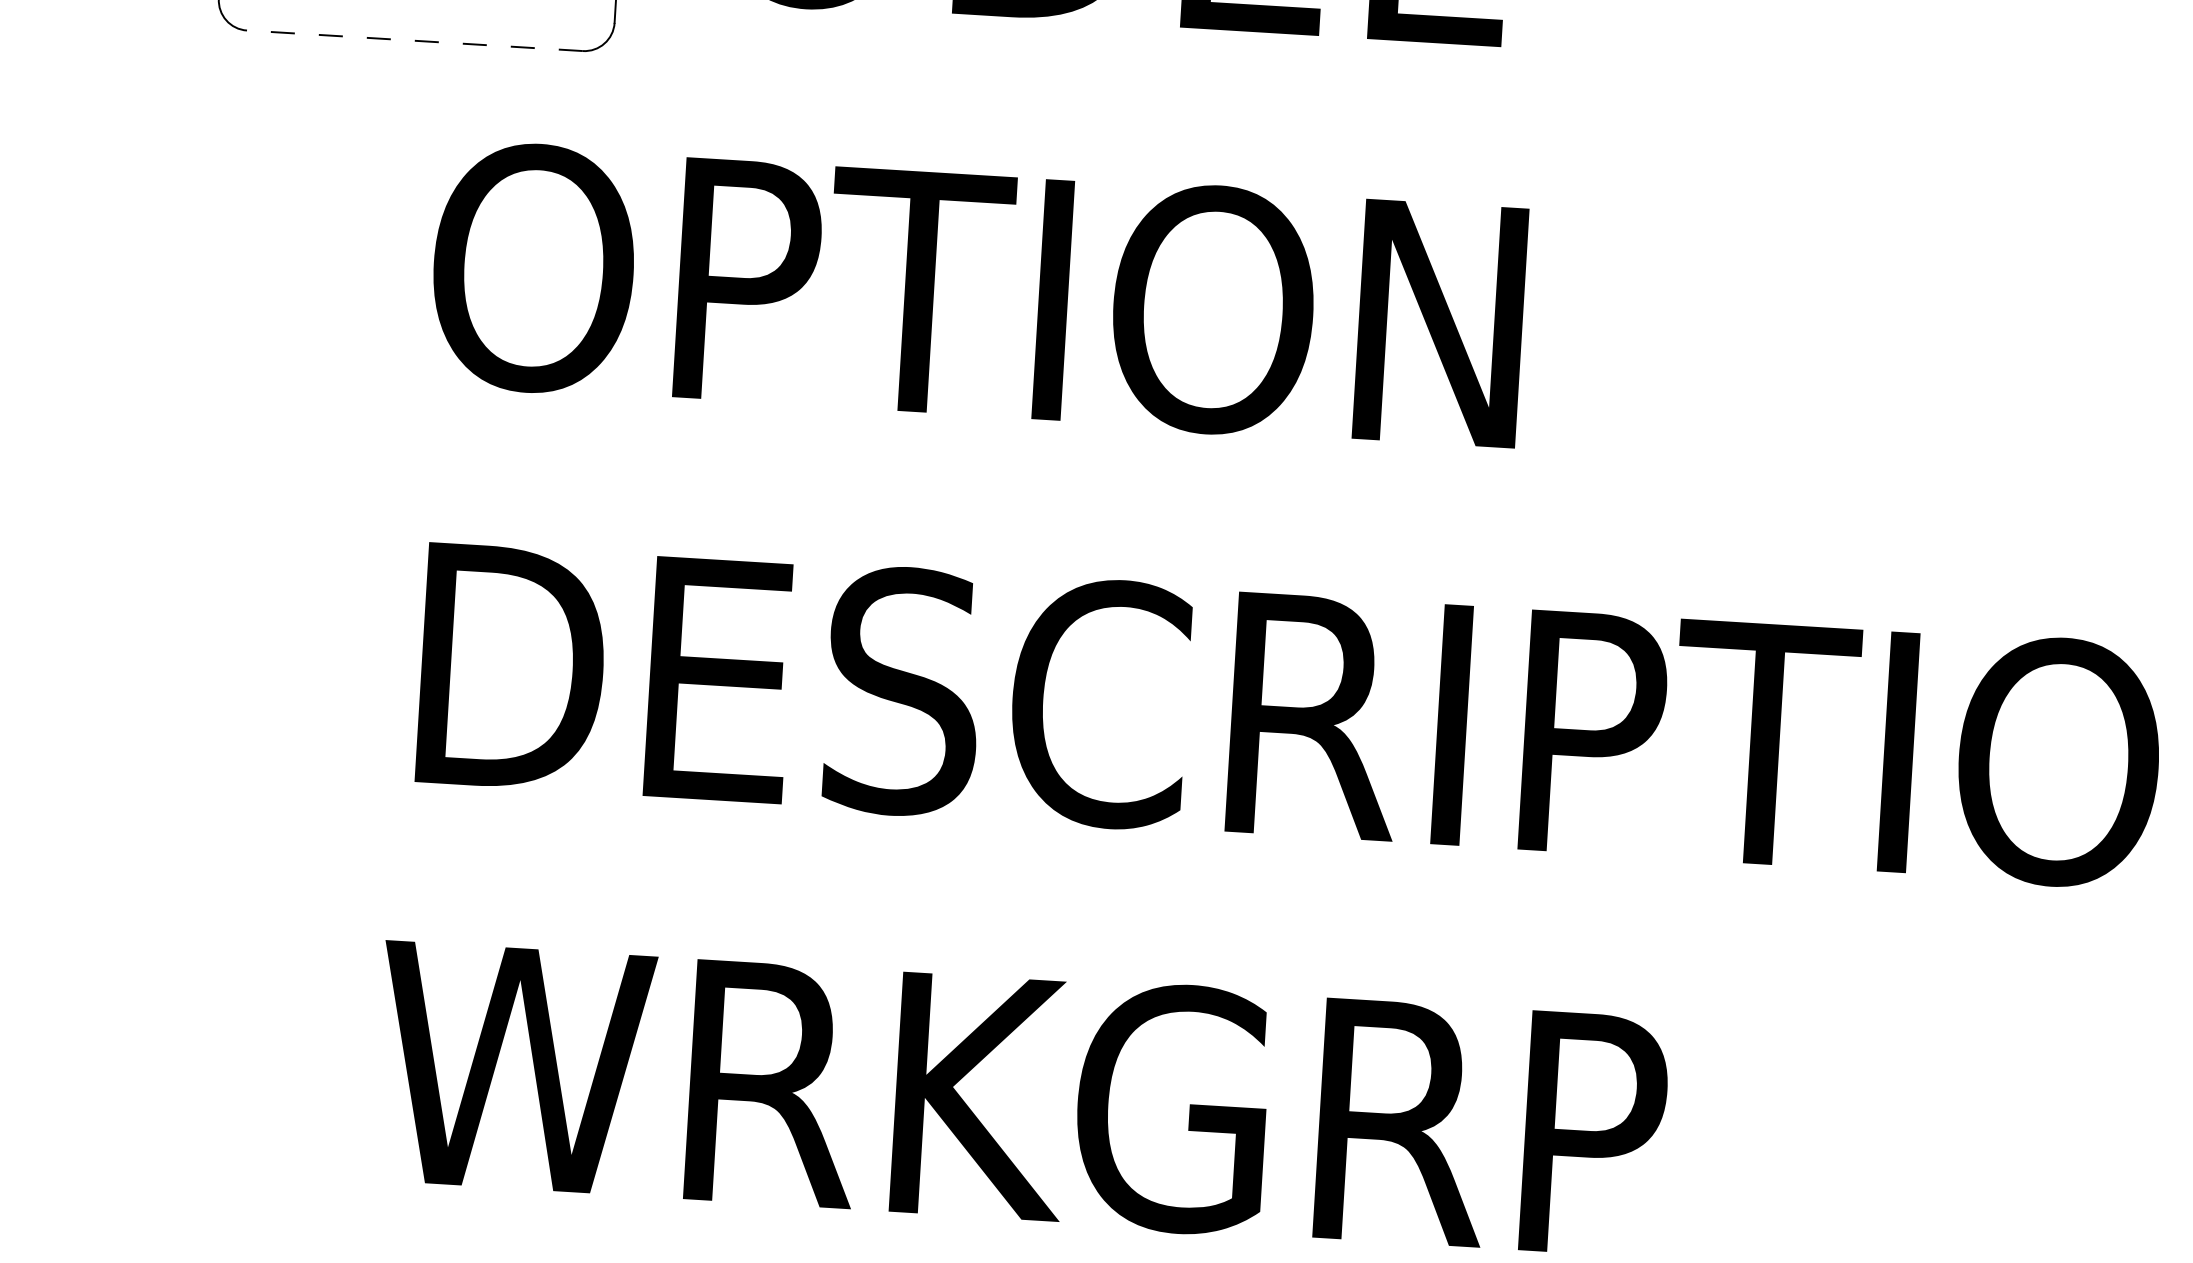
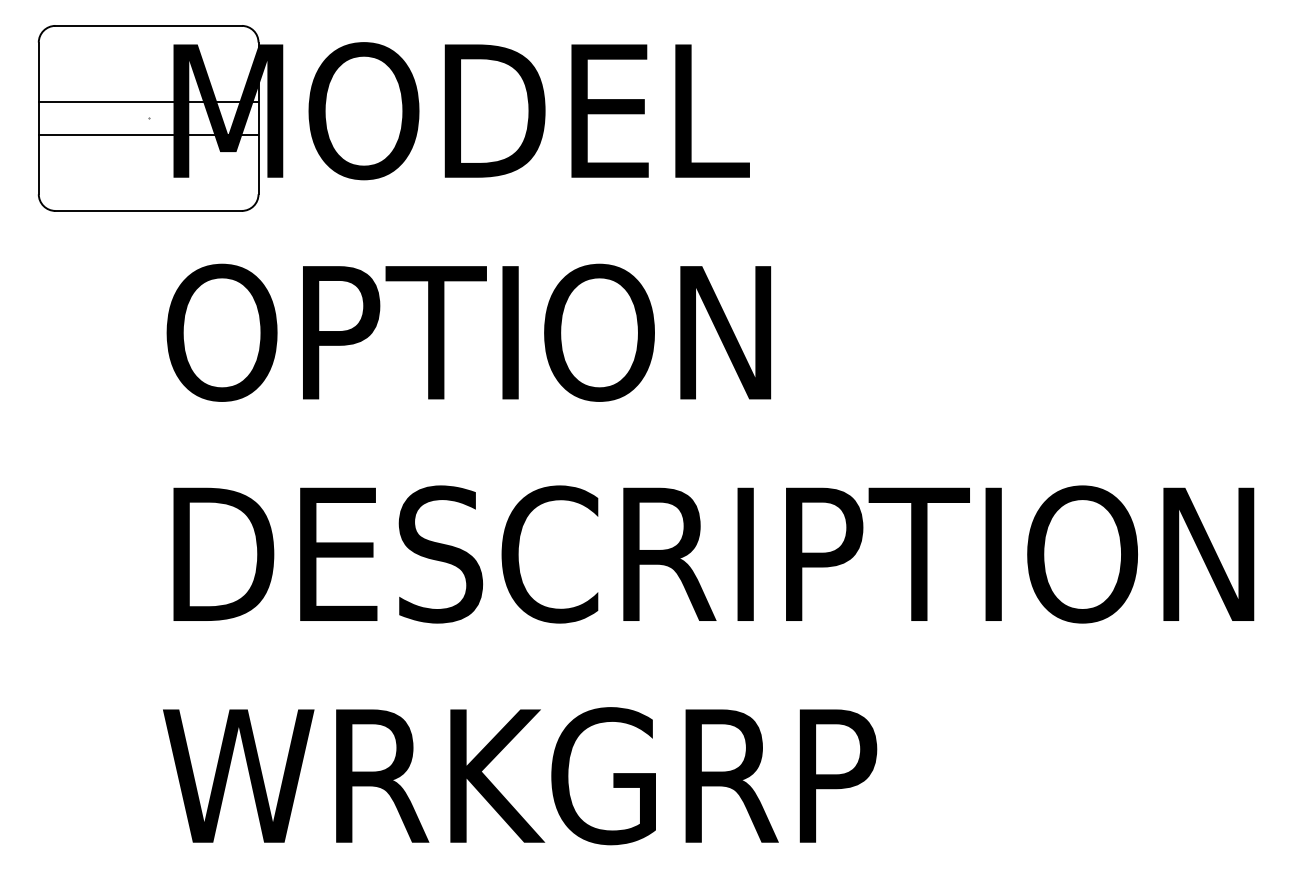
line: (414, 39) -> (148, 210), dashed -> solid

